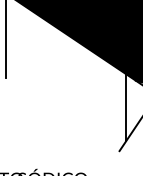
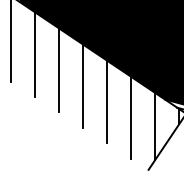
line: (30, 51) -> (59, 70), added
line: (54, 66) -> (83, 85), added
line: (78, 82) -> (107, 101), added
line: (102, 98) -> (131, 117), added

